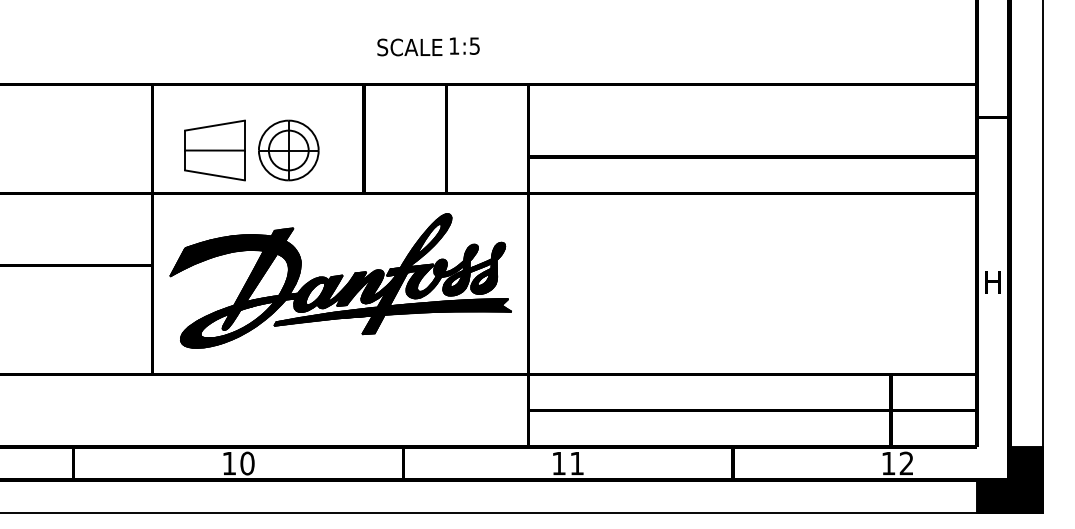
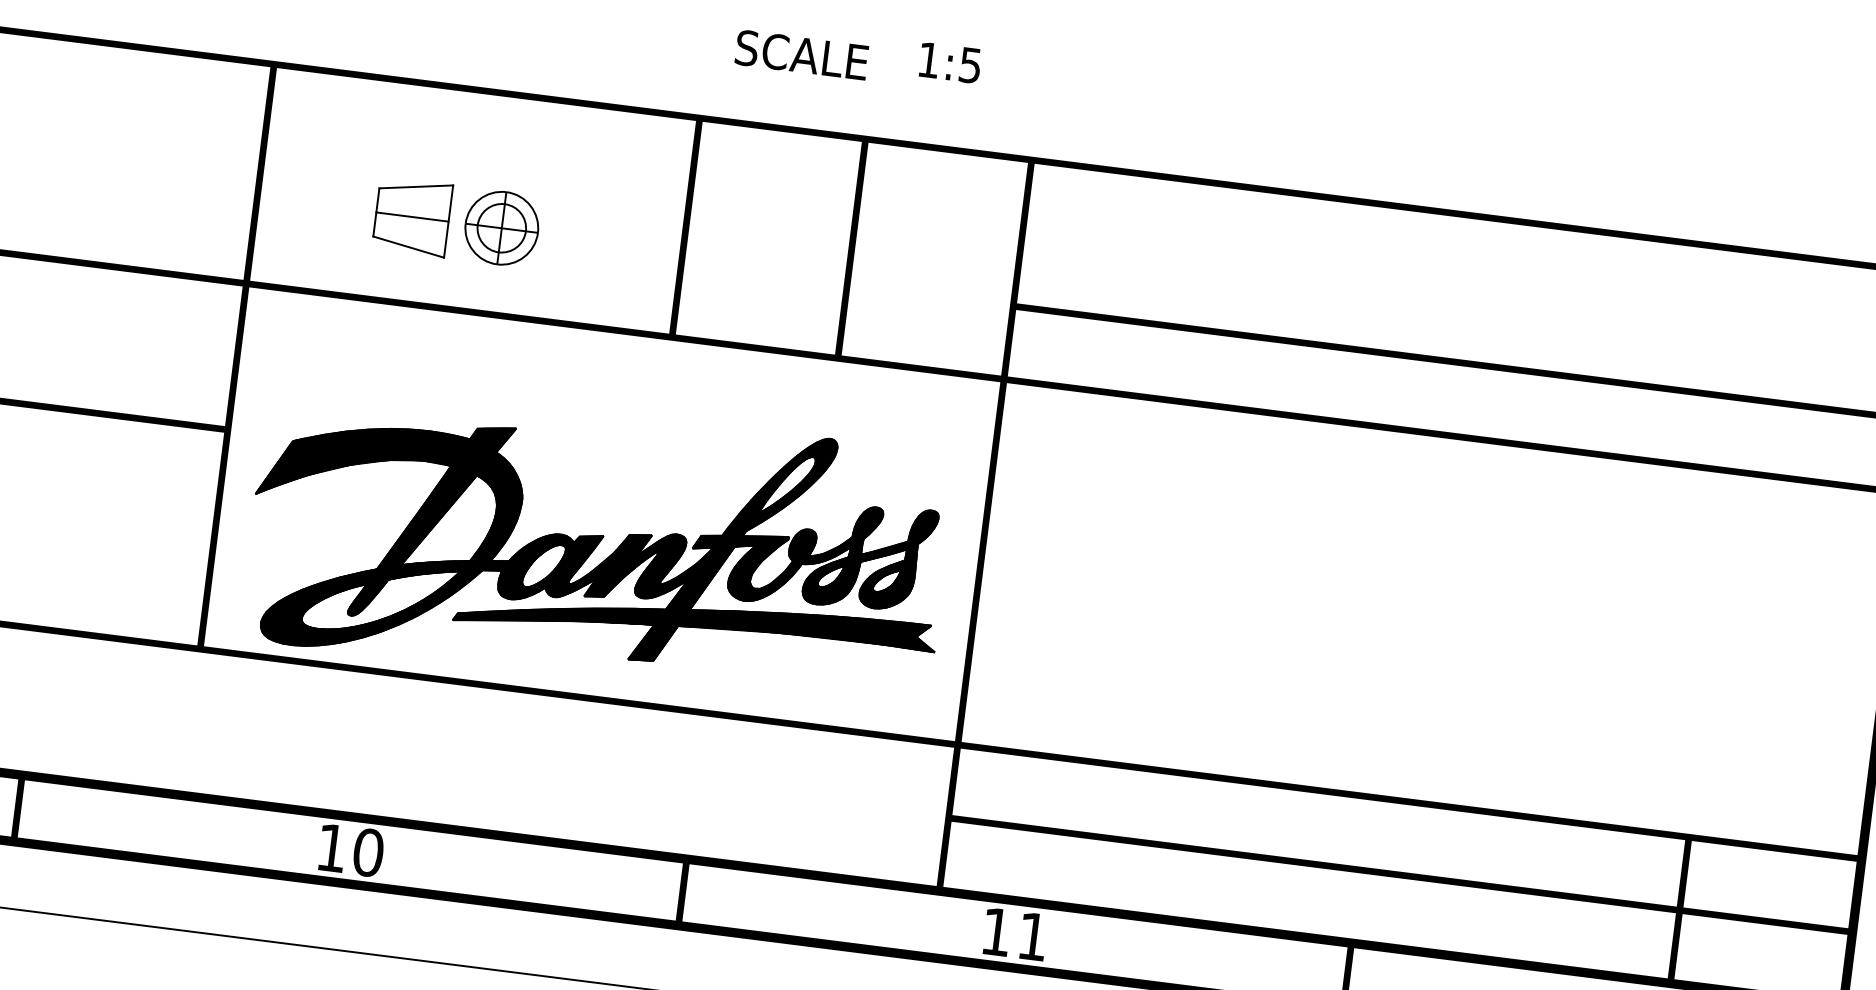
text: (464, 45) -> (949, 61), moved
part: (251, 150) -> (456, 222), size x0.6
part: (340, 280) -> (597, 545), moved

